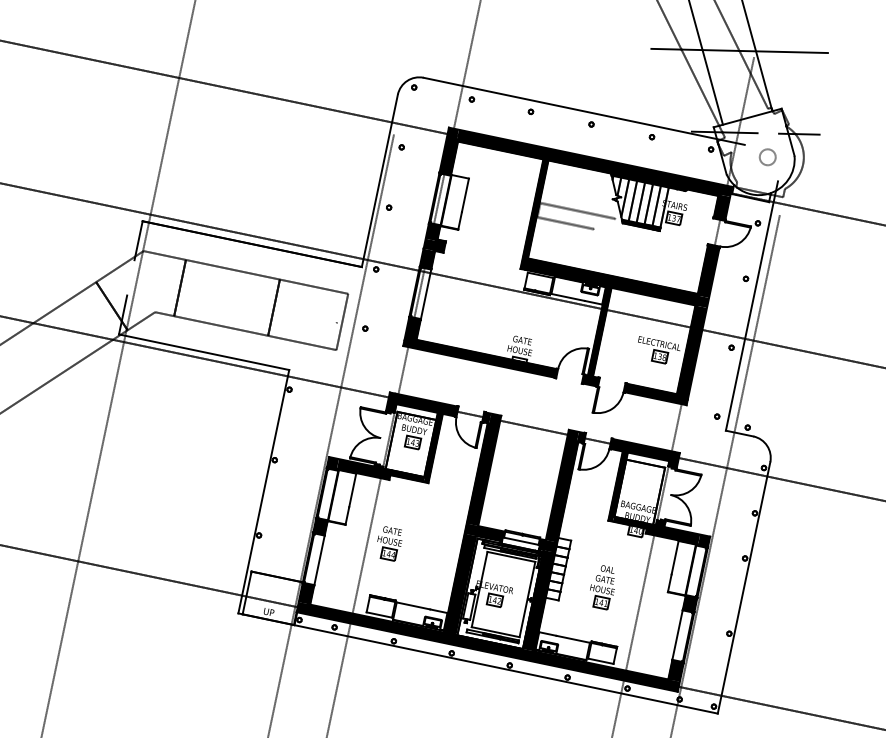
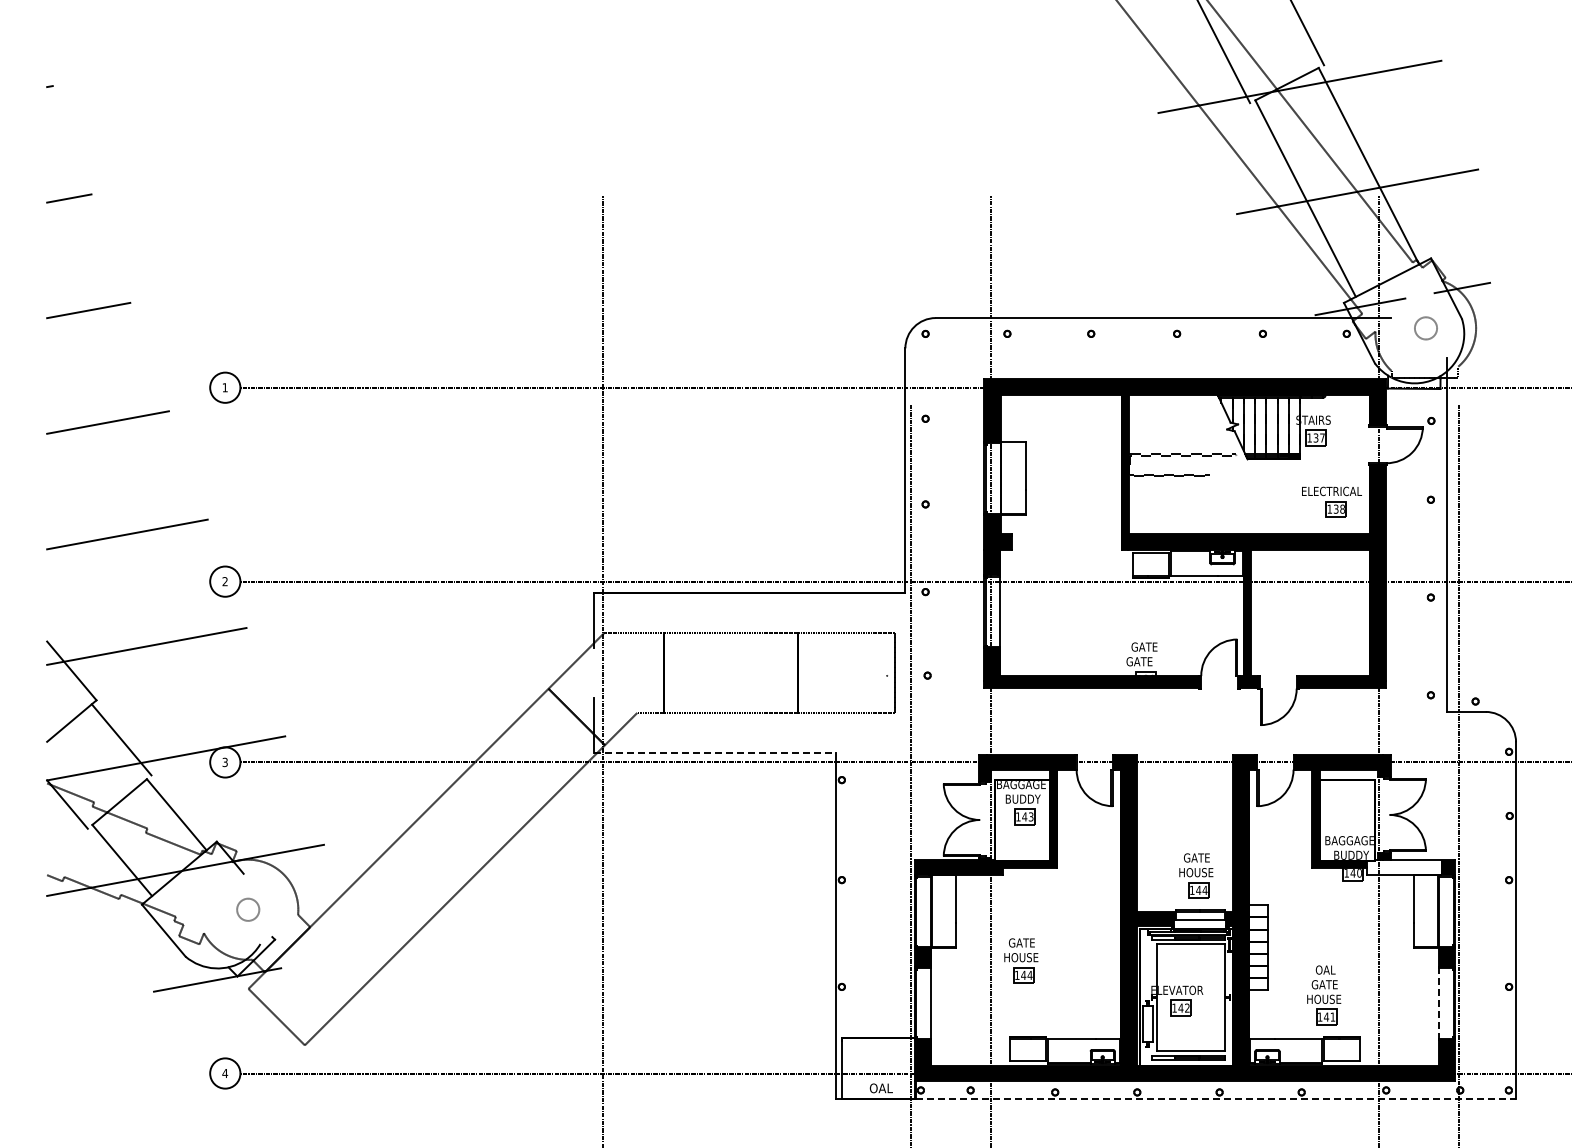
text: (519, 350) -> (1143, 661), HOUSE -> GATE
part: (657, 350) -> (1331, 501), moved
line: (204, 352) -> (715, 753), solid -> dashed
part: (525, 509) -> (1196, 875), added
fill: (672, 533) -> (1403, 867), removed
part: (603, 587) -> (1324, 995), moved
text: (271, 612) -> (880, 1088), UP -> OAL
line: (677, 635) -> (1439, 1003), solid -> dashed
line: (506, 669) -> (1216, 1098), solid -> dashed

